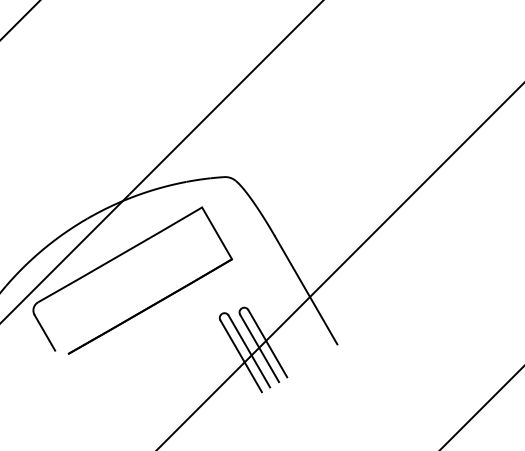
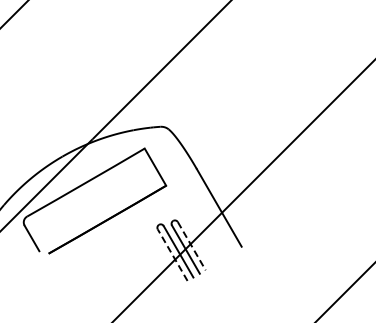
line: (267, 344) -> (191, 246), solid -> dashed
line: (240, 356) -> (172, 255), solid -> dashed

